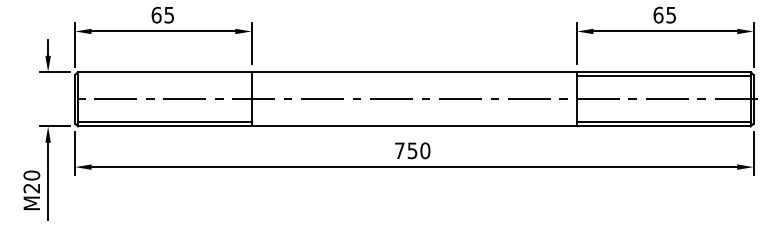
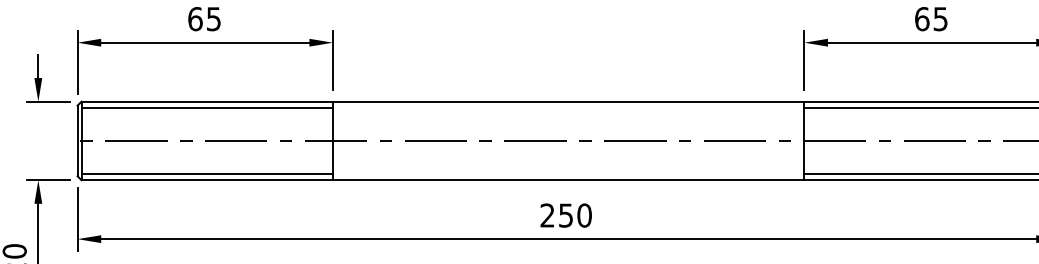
line: (164, 76) -> (206, 107), added
text: (399, 150) -> (547, 215), 750 -> 250

